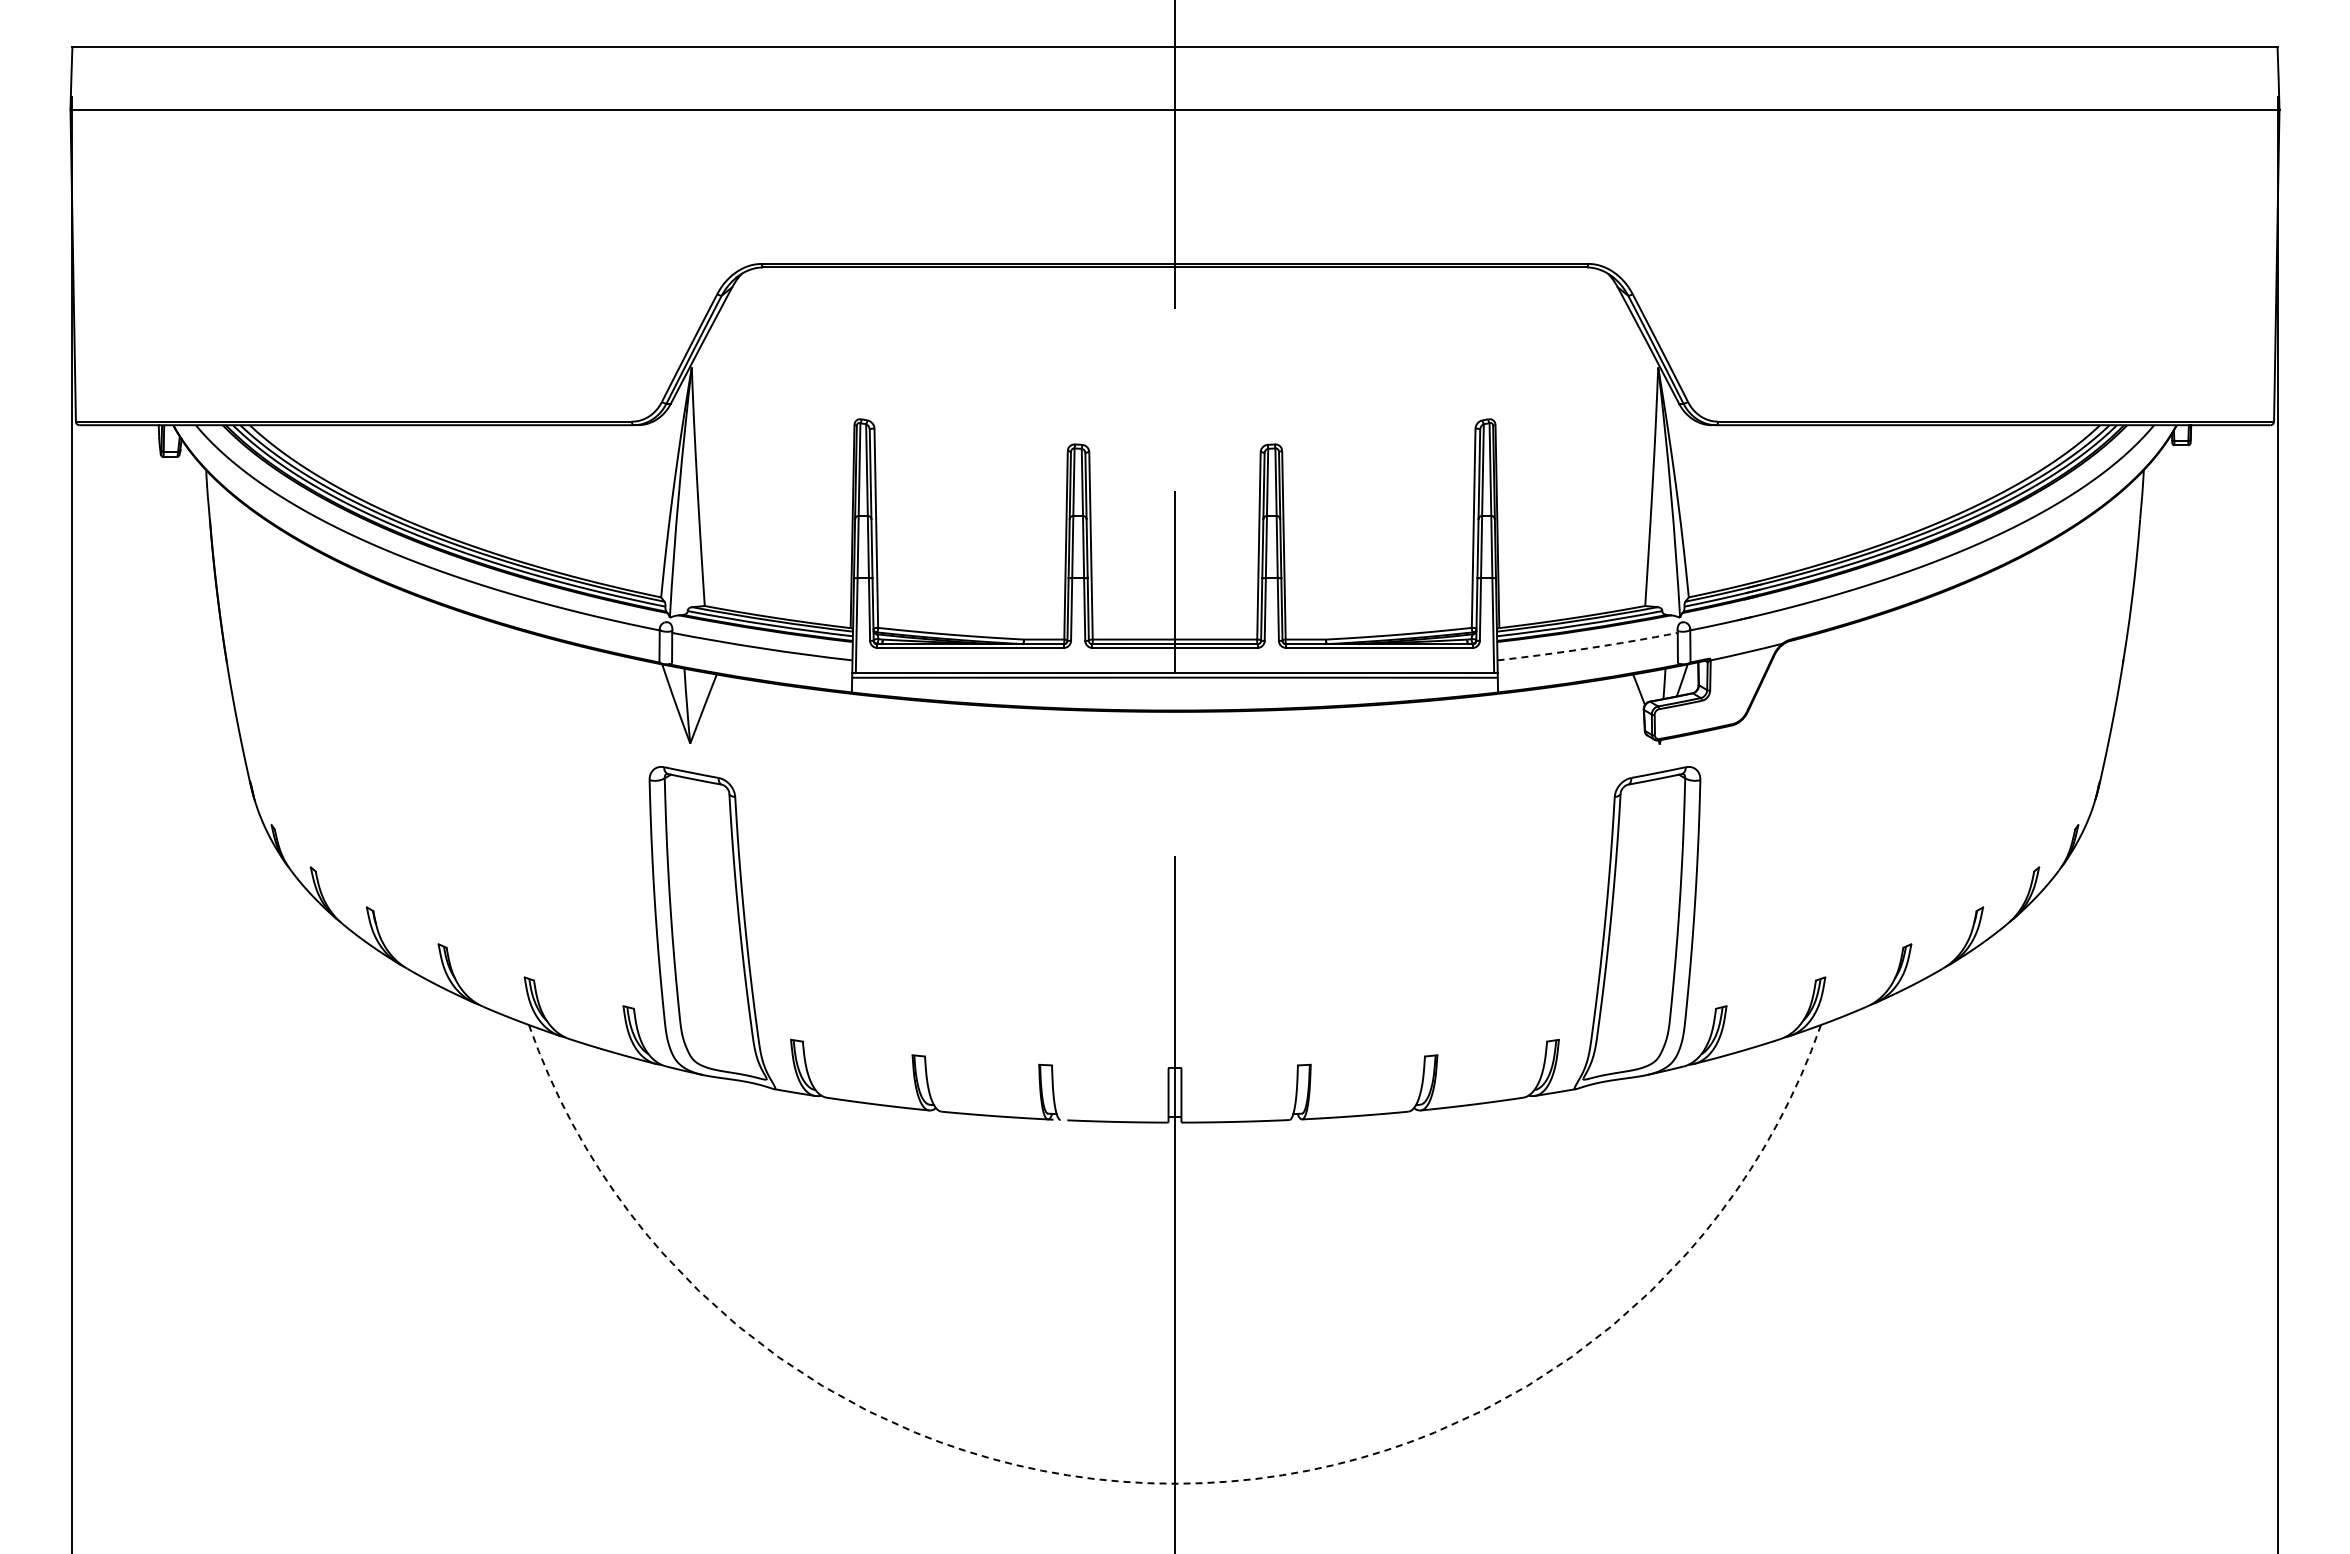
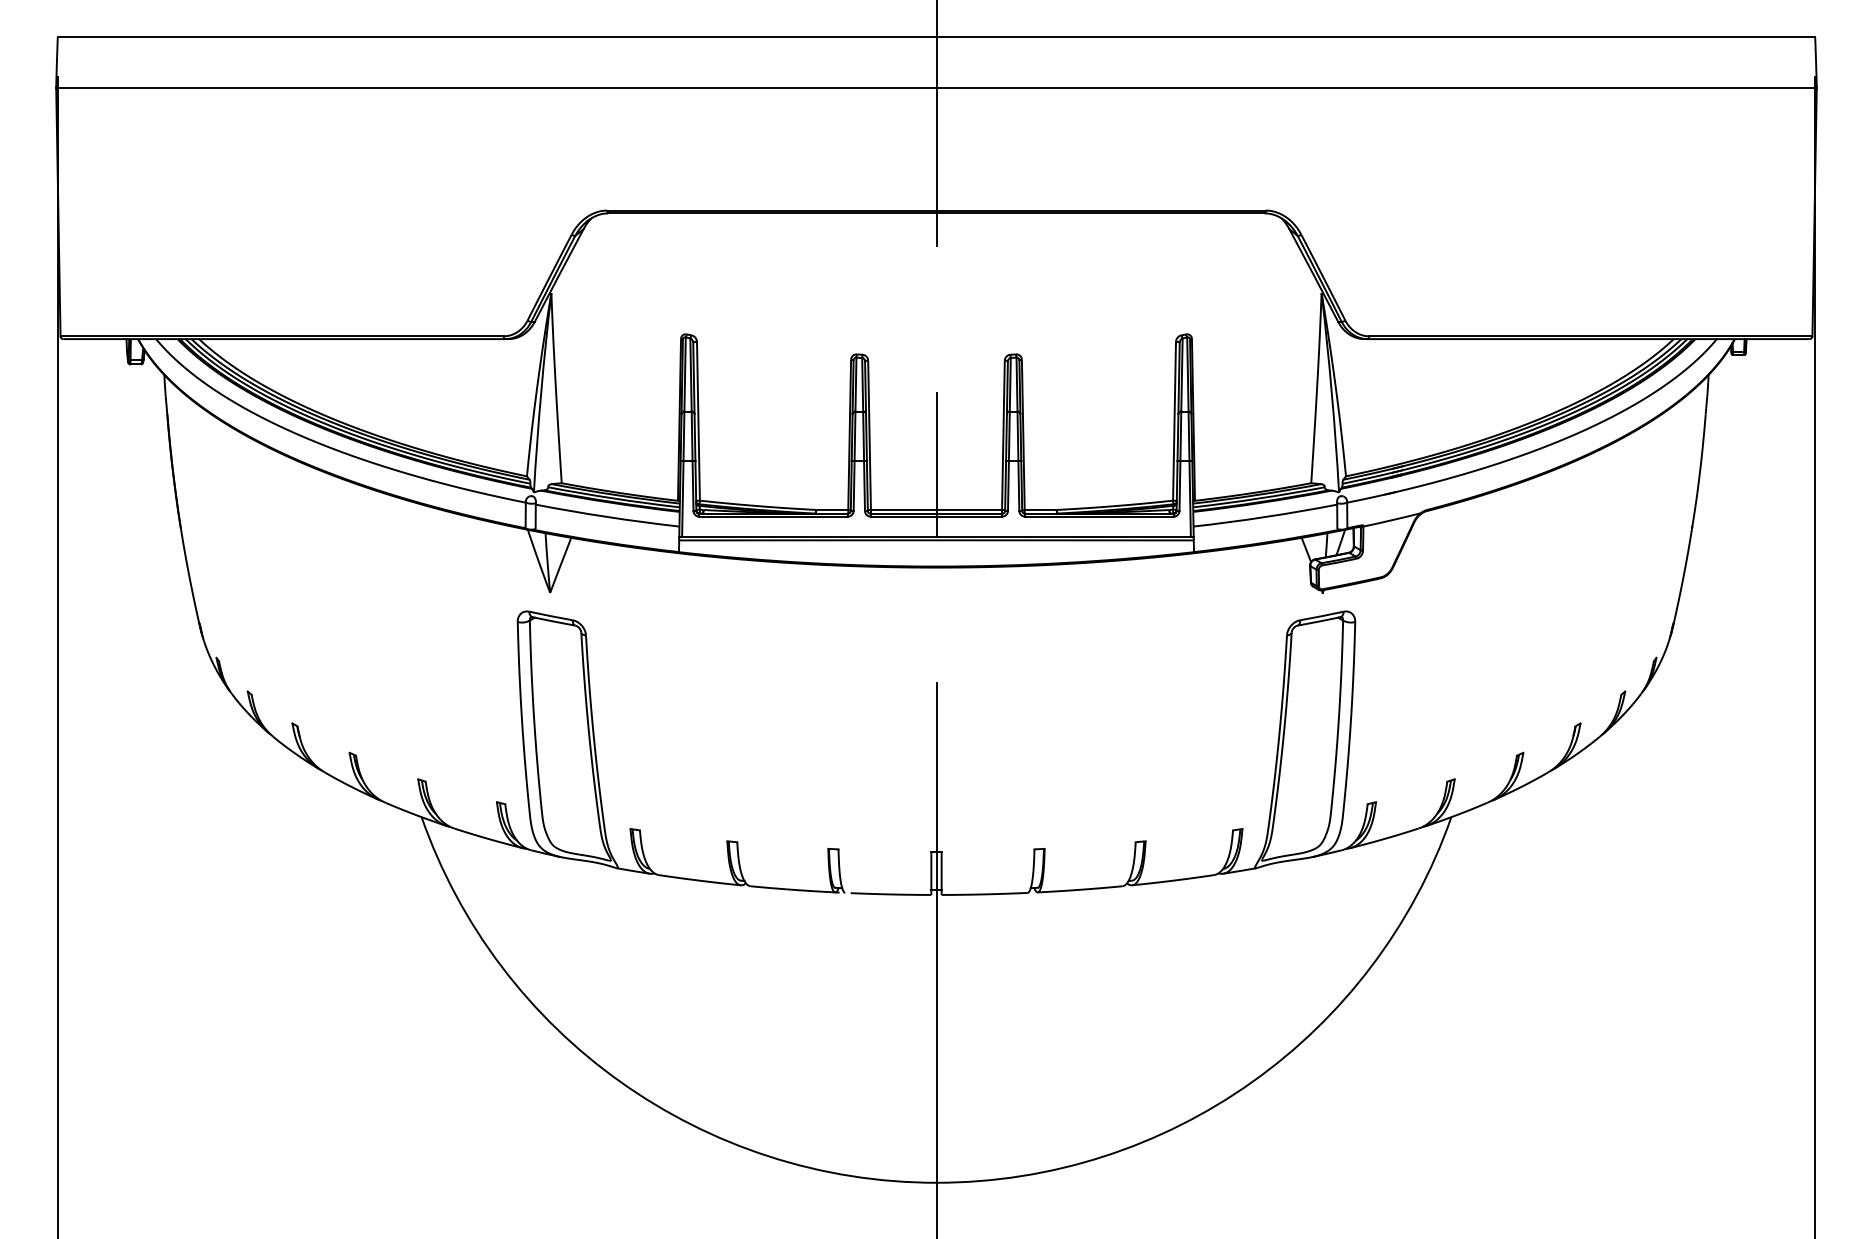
arc: (1587, 648) -> (1265, 517), dashed -> solid
arc: (1174, 1483) -> (936, 1182), dashed -> solid

